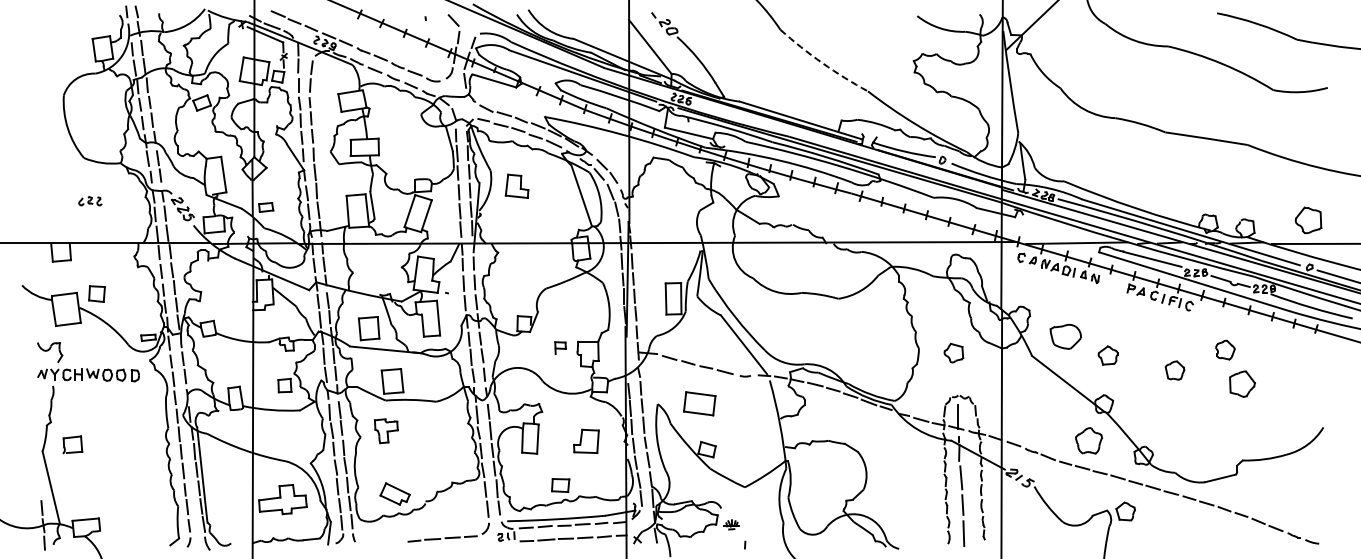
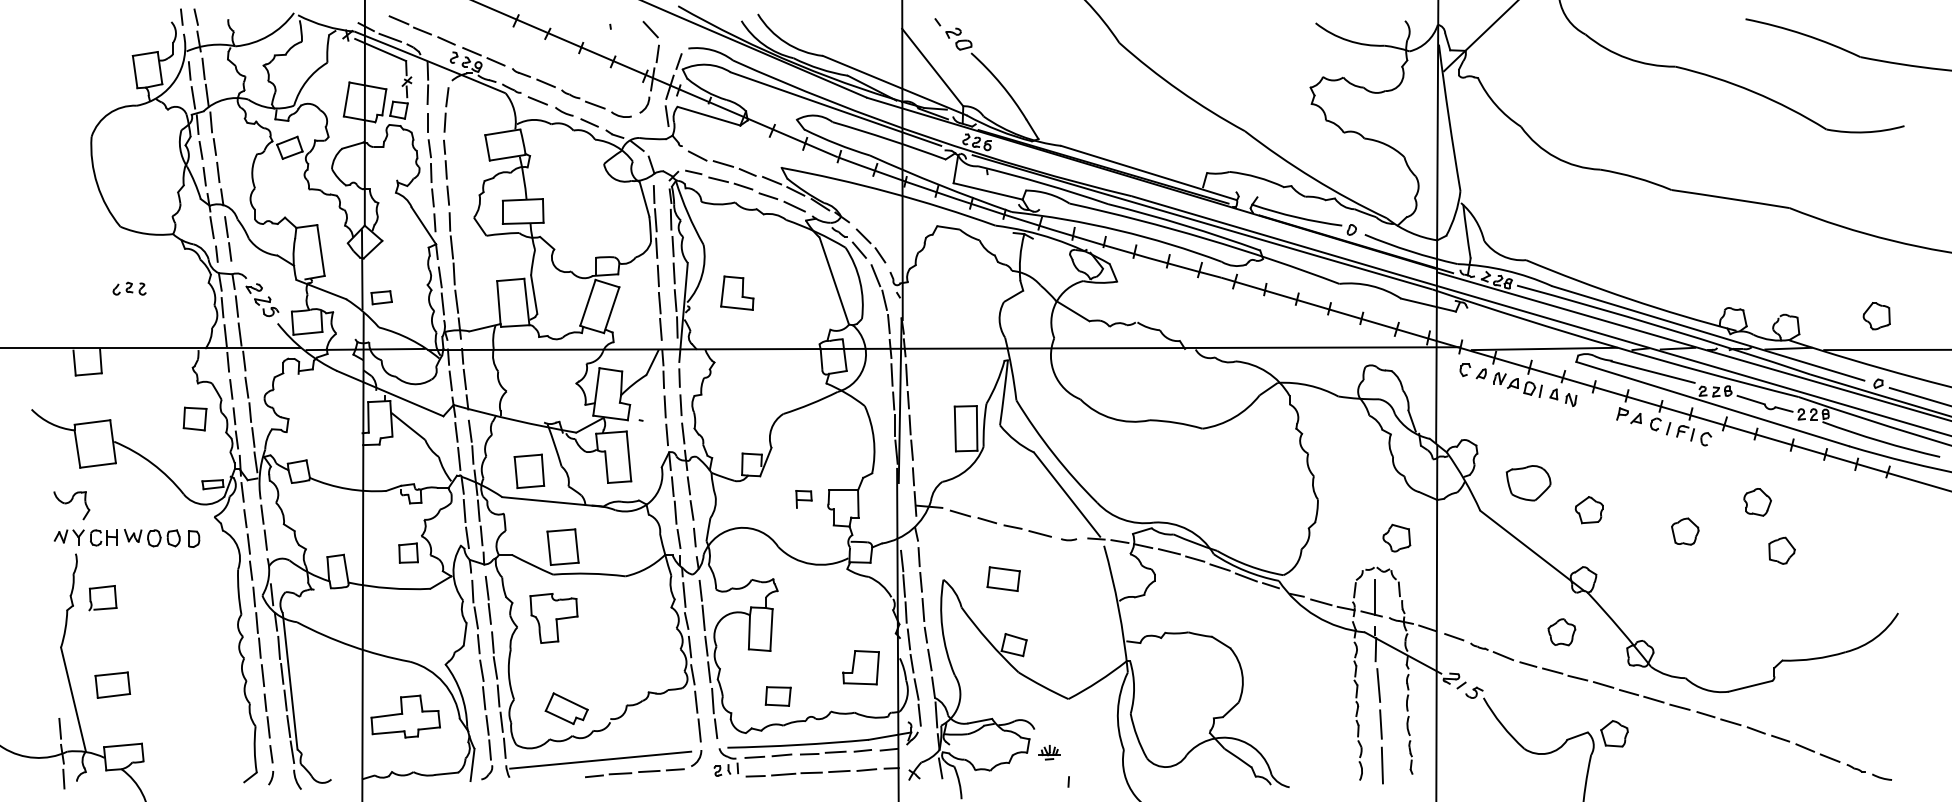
arc: (822, 63) -> (1179, 91), dashed -> solid
part: (516, 185) -> (736, 291), moved
part: (1308, 220) -> (1876, 316), size x0.71
part: (96, 293) -> (194, 418), moved
part: (953, 352) -> (1396, 537), moved
part: (1242, 383) -> (1782, 550), size x0.71
part: (699, 403) -> (1003, 578), size x0.71
part: (386, 431) -> (554, 619), size x1.43
part: (586, 440) -> (861, 666), moved
part: (1088, 440) -> (1561, 631), size x0.71
part: (72, 444) -> (102, 597), moved
part: (78, 477) -> (112, 684), added
part: (560, 485) -> (778, 696), moved
line: (418, 529) -> (600, 759), added

